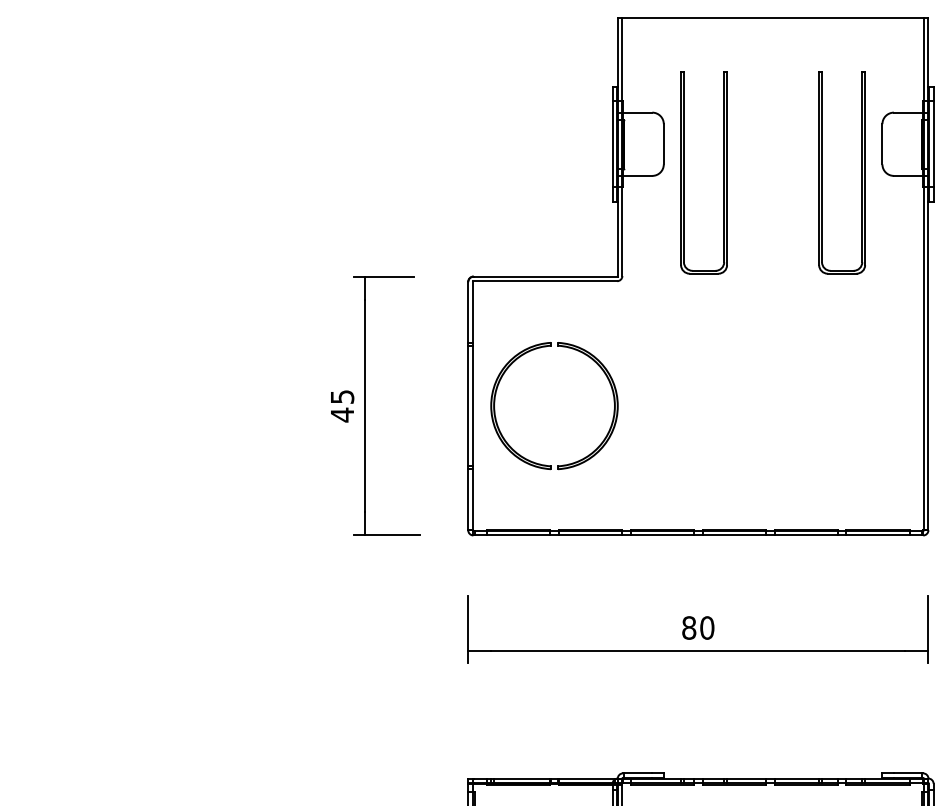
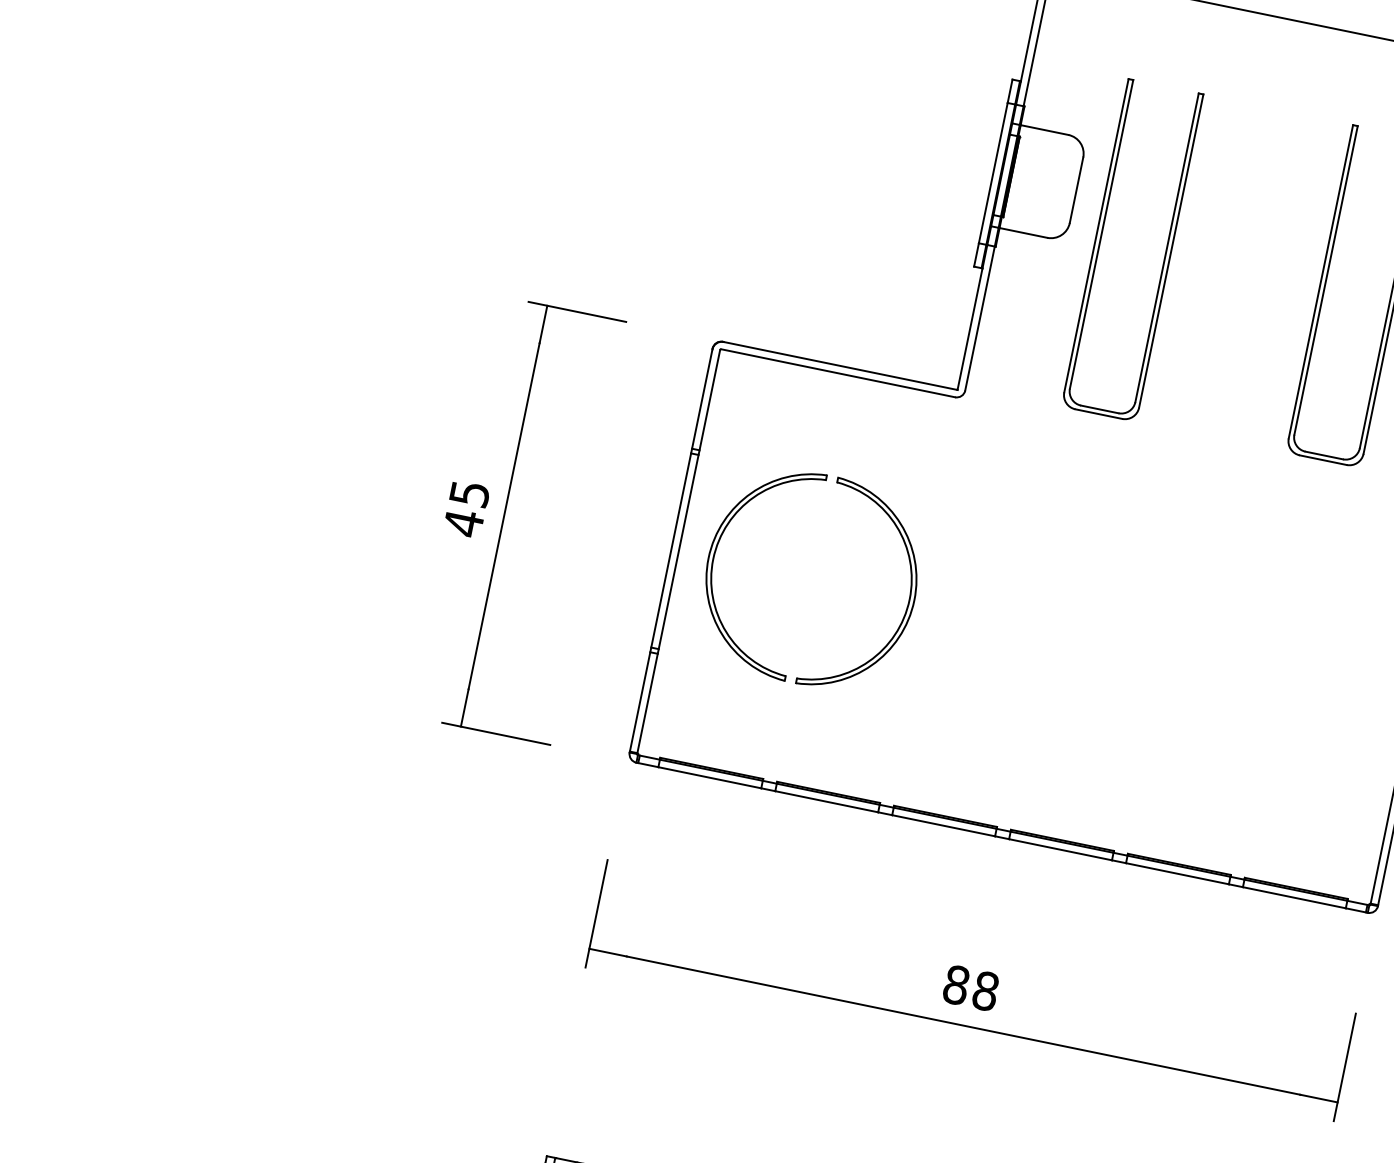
text: (707, 627) -> (986, 990), 80 -> 88

